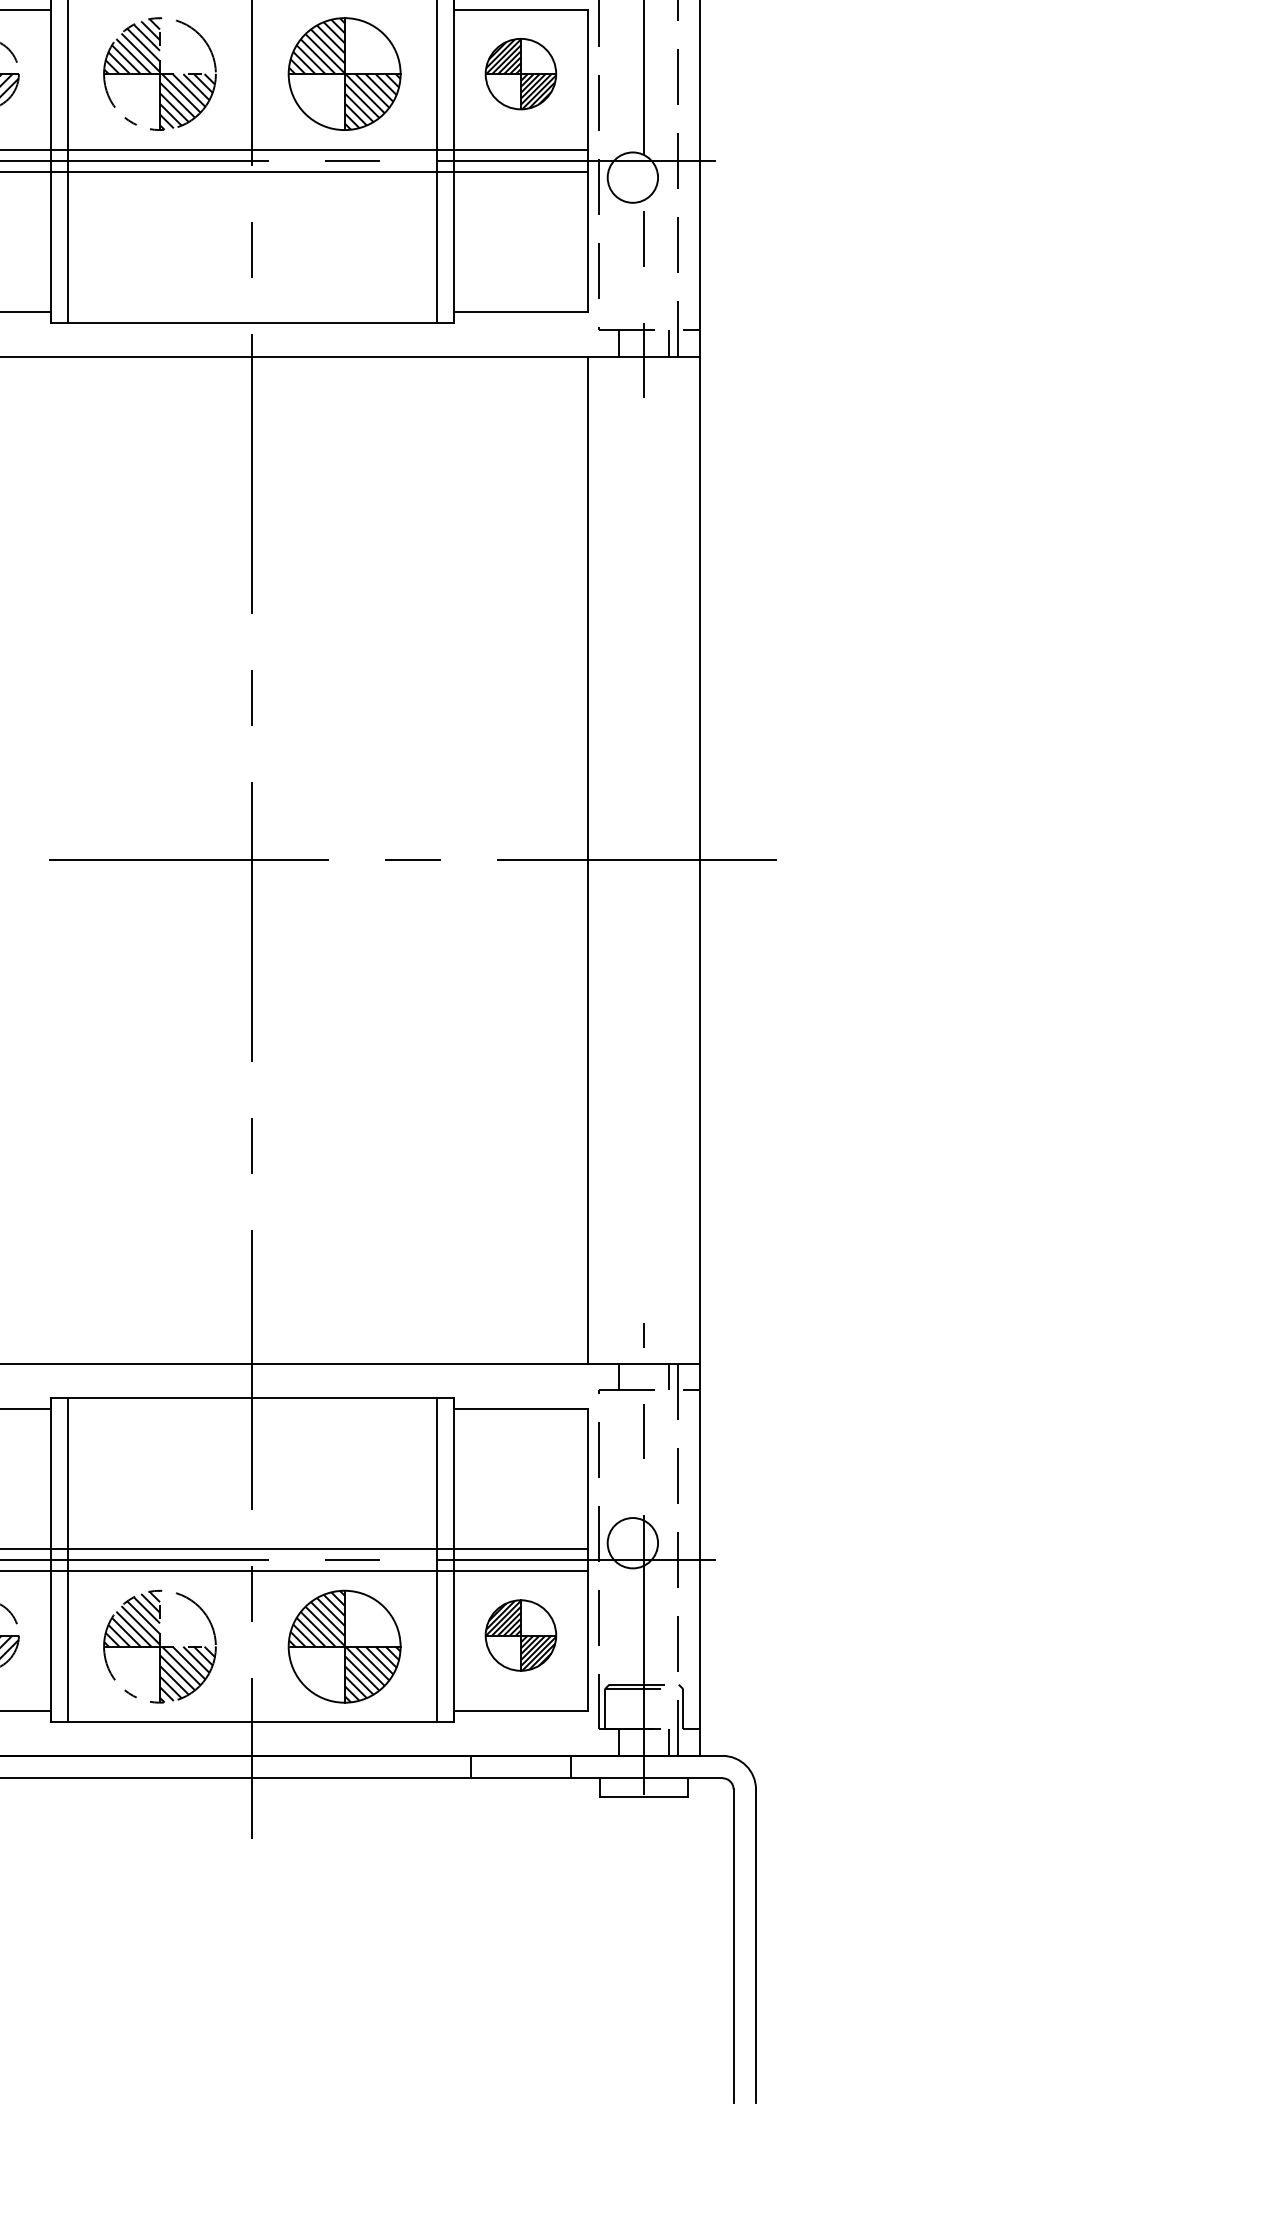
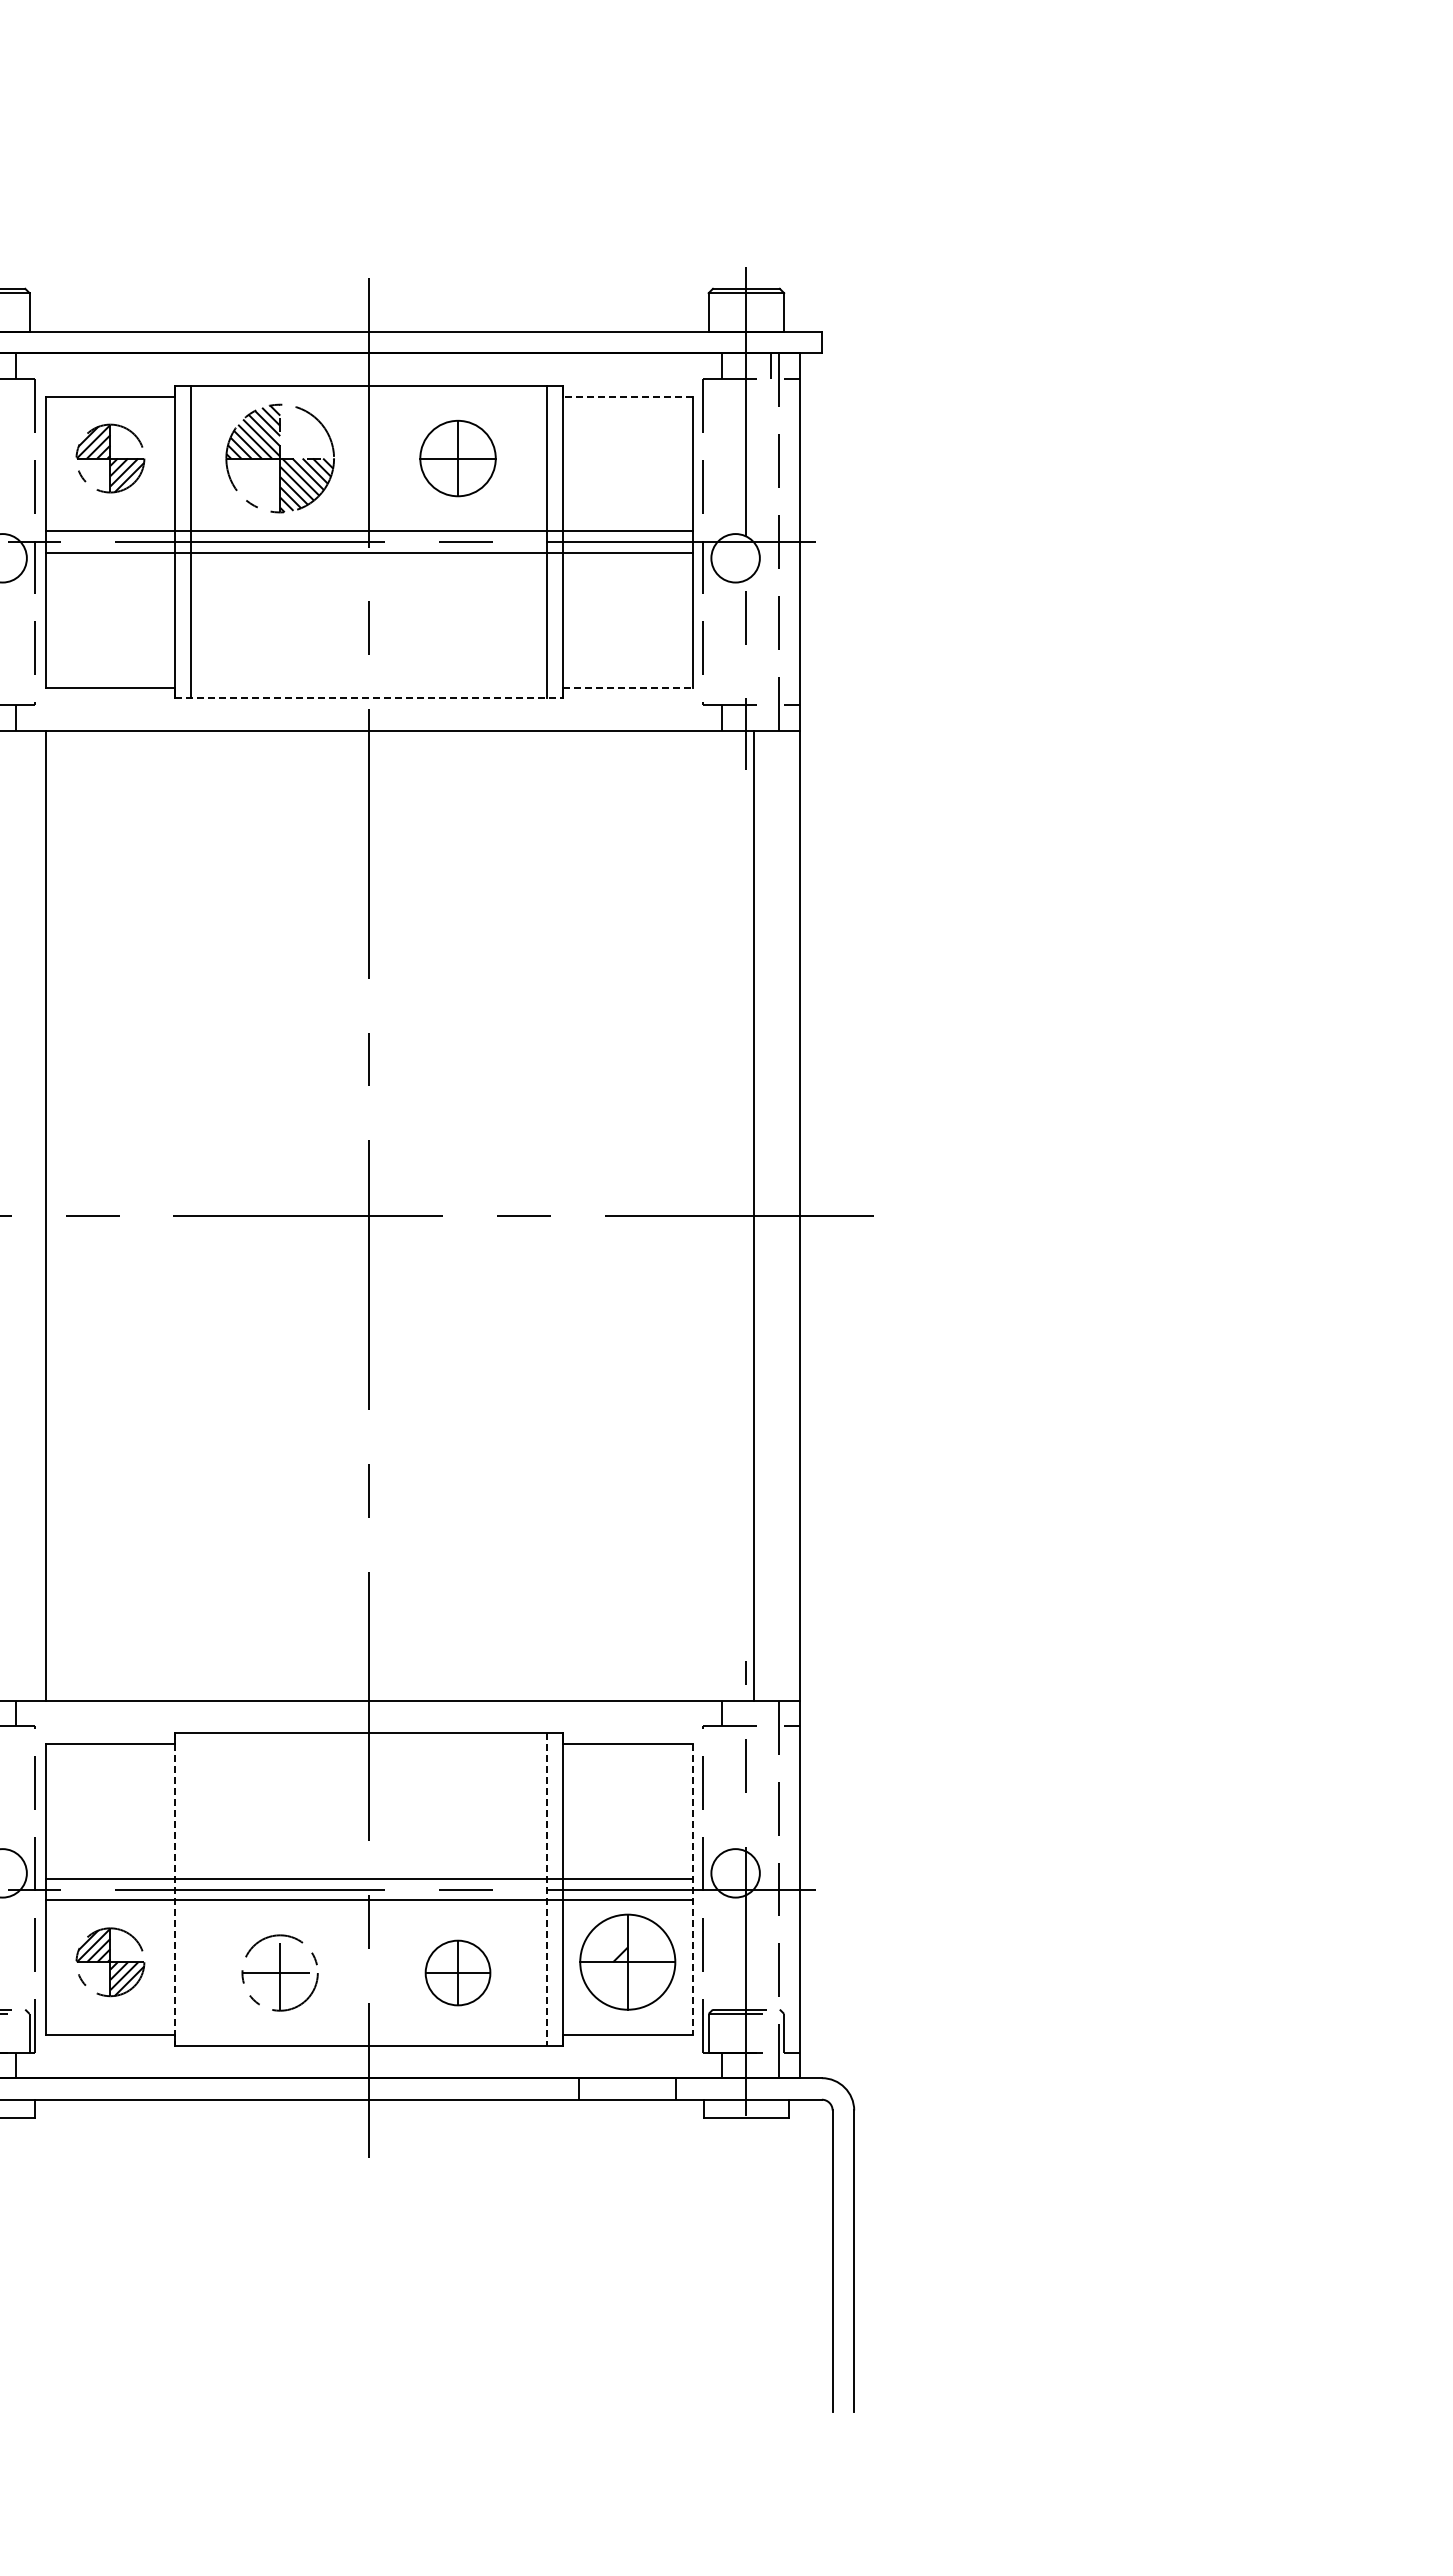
line: (520, 9) -> (627, 396), solid -> dashed
part: (344, 74) -> (457, 458), size x0.7
part: (520, 74) -> (627, 458), removed
line: (520, 311) -> (627, 687), solid -> dashed
line: (252, 323) -> (369, 698), solid -> dashed
line: (669, 342) -> (770, 717), removed
line: (588, 860) -> (753, 1215), moved
line: (669, 1377) -> (770, 1713), removed
line: (67, 1559) -> (191, 1889), removed
line: (588, 1559) -> (692, 1889), solid -> dashed
line: (51, 1561) -> (175, 1890), solid -> dashed
line: (437, 1561) -> (547, 1890), solid -> dashed
part: (520, 1635) -> (627, 1962), size x1.4
part: (159, 1646) -> (279, 1972), size x0.7
part: (344, 1646) -> (457, 1972), size x0.6
line: (669, 1742) -> (770, 2065), removed

